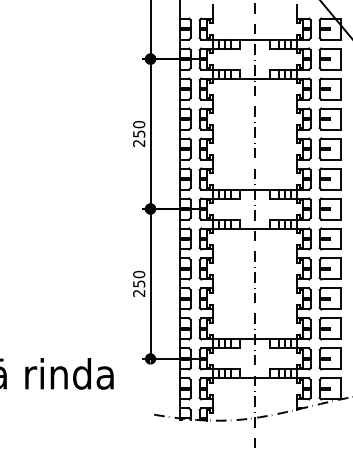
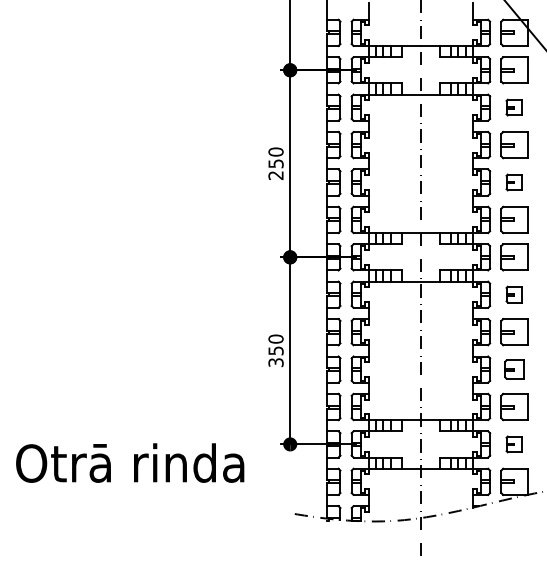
part: (330, 88) -> (514, 107), size x0.6
part: (330, 149) -> (514, 182), size x0.6
part: (330, 238) -> (514, 294), size x0.6
text: (138, 293) -> (275, 362), 250 -> 350
part: (330, 298) -> (514, 369), size x0.7
part: (330, 359) -> (514, 444), size x0.6

